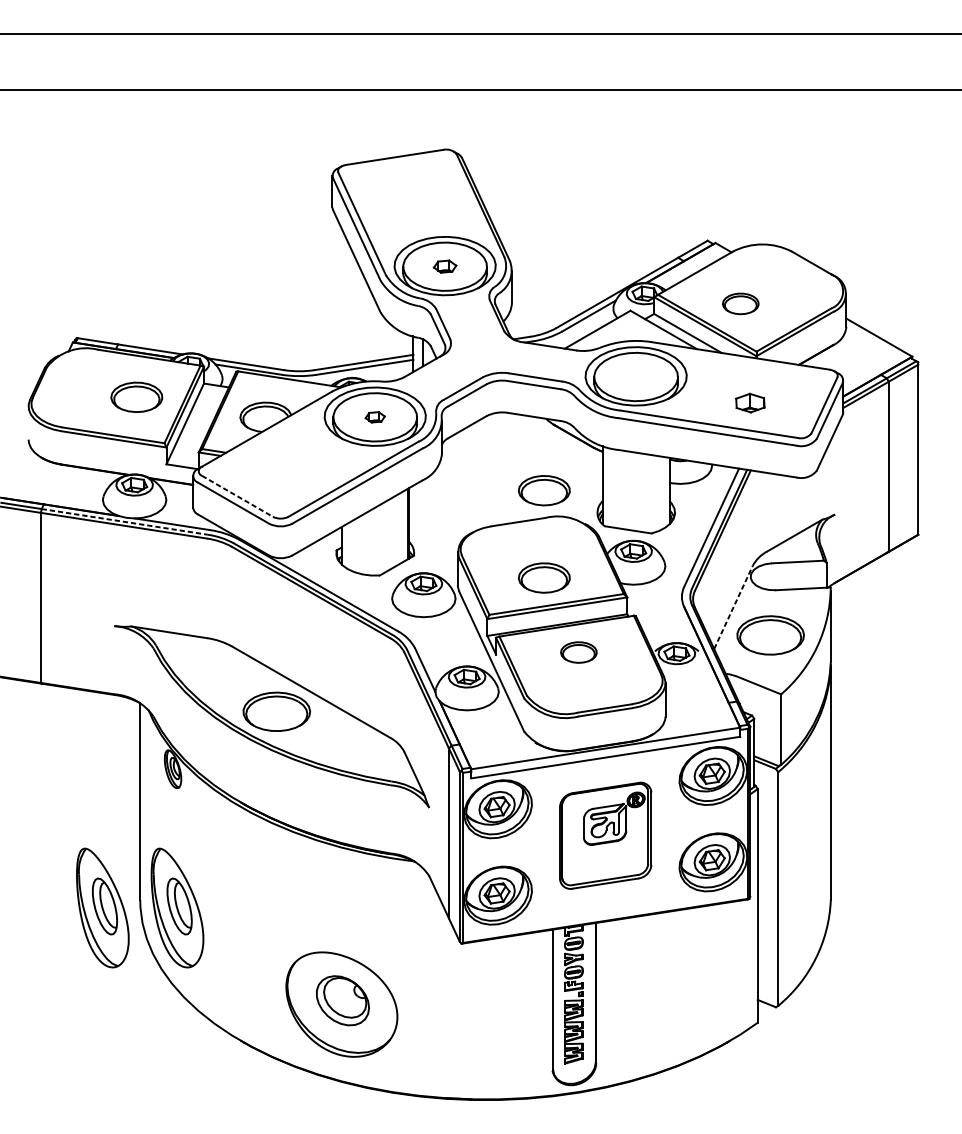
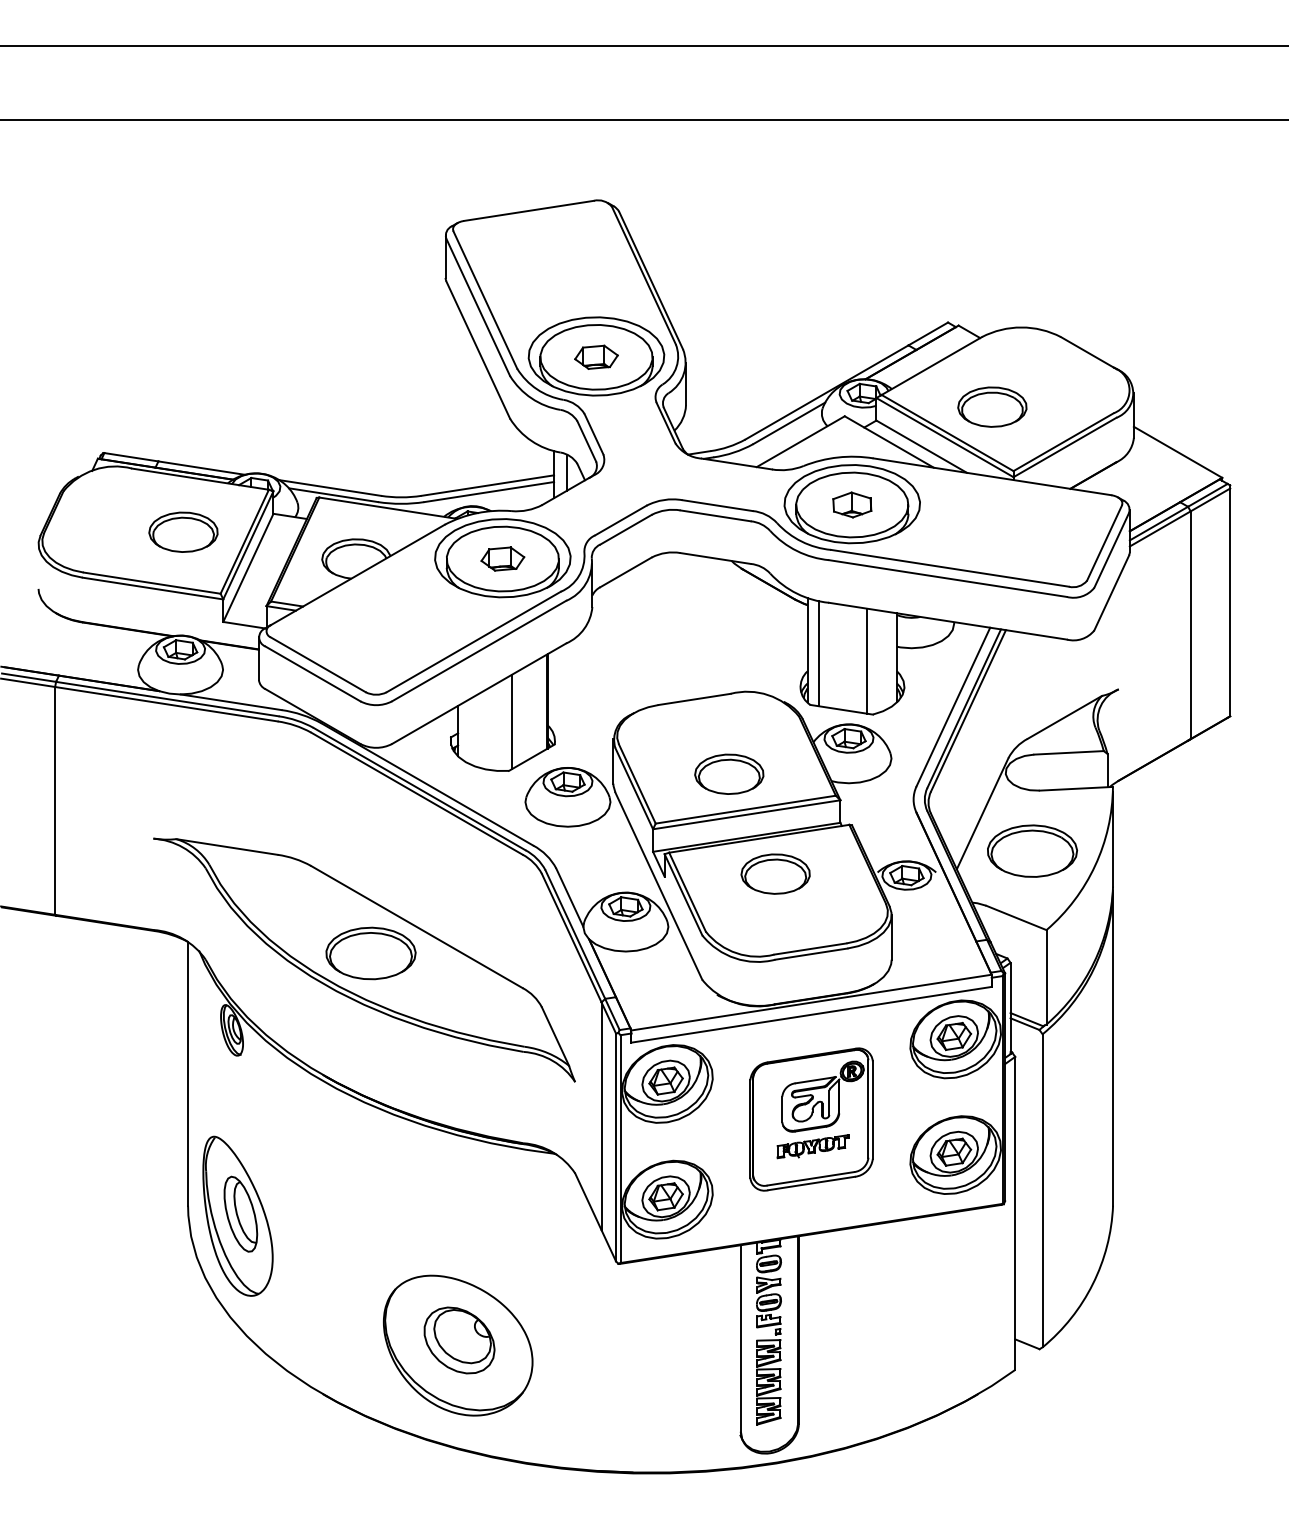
part: (445, 266) -> (596, 356), size x1.43
part: (740, 303) -> (992, 406), size x1.43
part: (750, 402) -> (852, 504), moved
part: (374, 416) -> (502, 558), size x1.67
line: (610, 487) -> (818, 653), added
part: (544, 490) -> (729, 656), removed
line: (646, 493) -> (866, 660), added
line: (237, 496) -> (318, 664), dashed -> solid
line: (124, 522) -> (167, 699), dashed -> solid
line: (381, 538) -> (511, 721), added
line: (733, 607) -> (982, 813), dashed -> solid
part: (578, 652) -> (775, 873), size x1.43
part: (606, 855) -> (812, 1146), added
part: (102, 907) -> (137, 1215), removed

